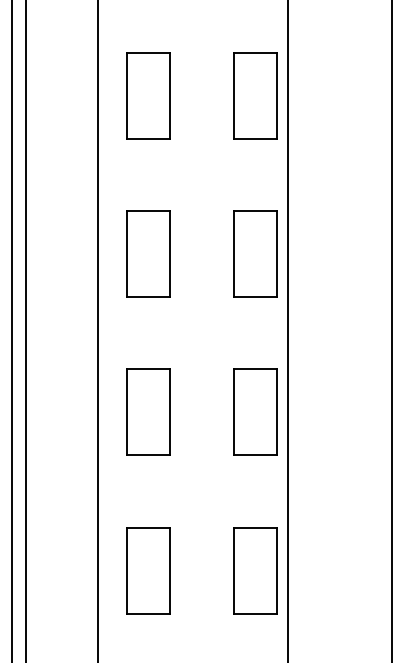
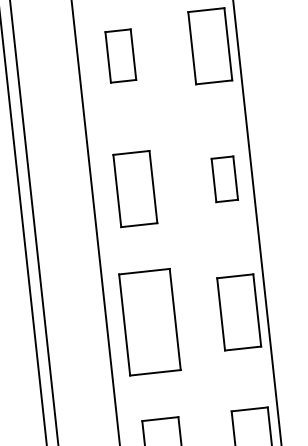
part: (148, 95) -> (120, 55), size x0.7
part: (255, 253) -> (224, 178), size x0.6
part: (148, 411) -> (149, 321), size x1.4

